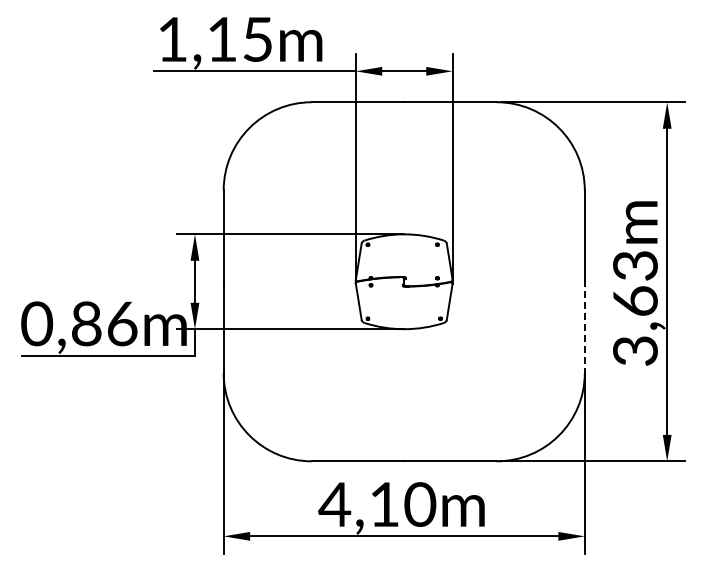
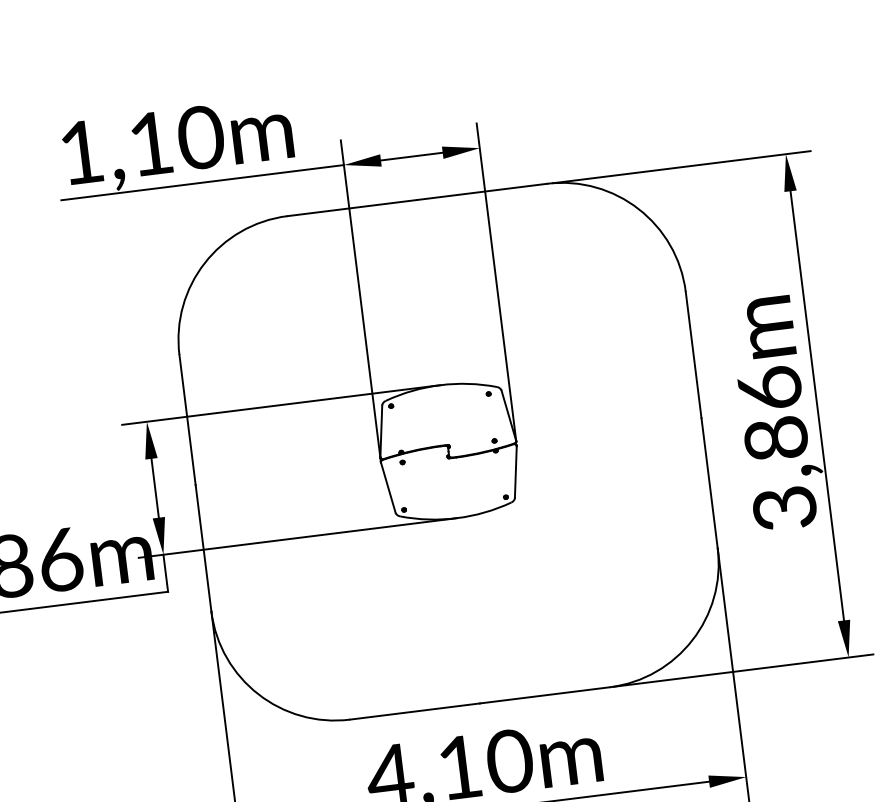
text: (257, 39) -> (200, 137), 1,15m -> 1,10m
text: (635, 283) -> (773, 413), 3,63m -> 3,86m
line: (584, 327) -> (709, 484), dashed -> solid

